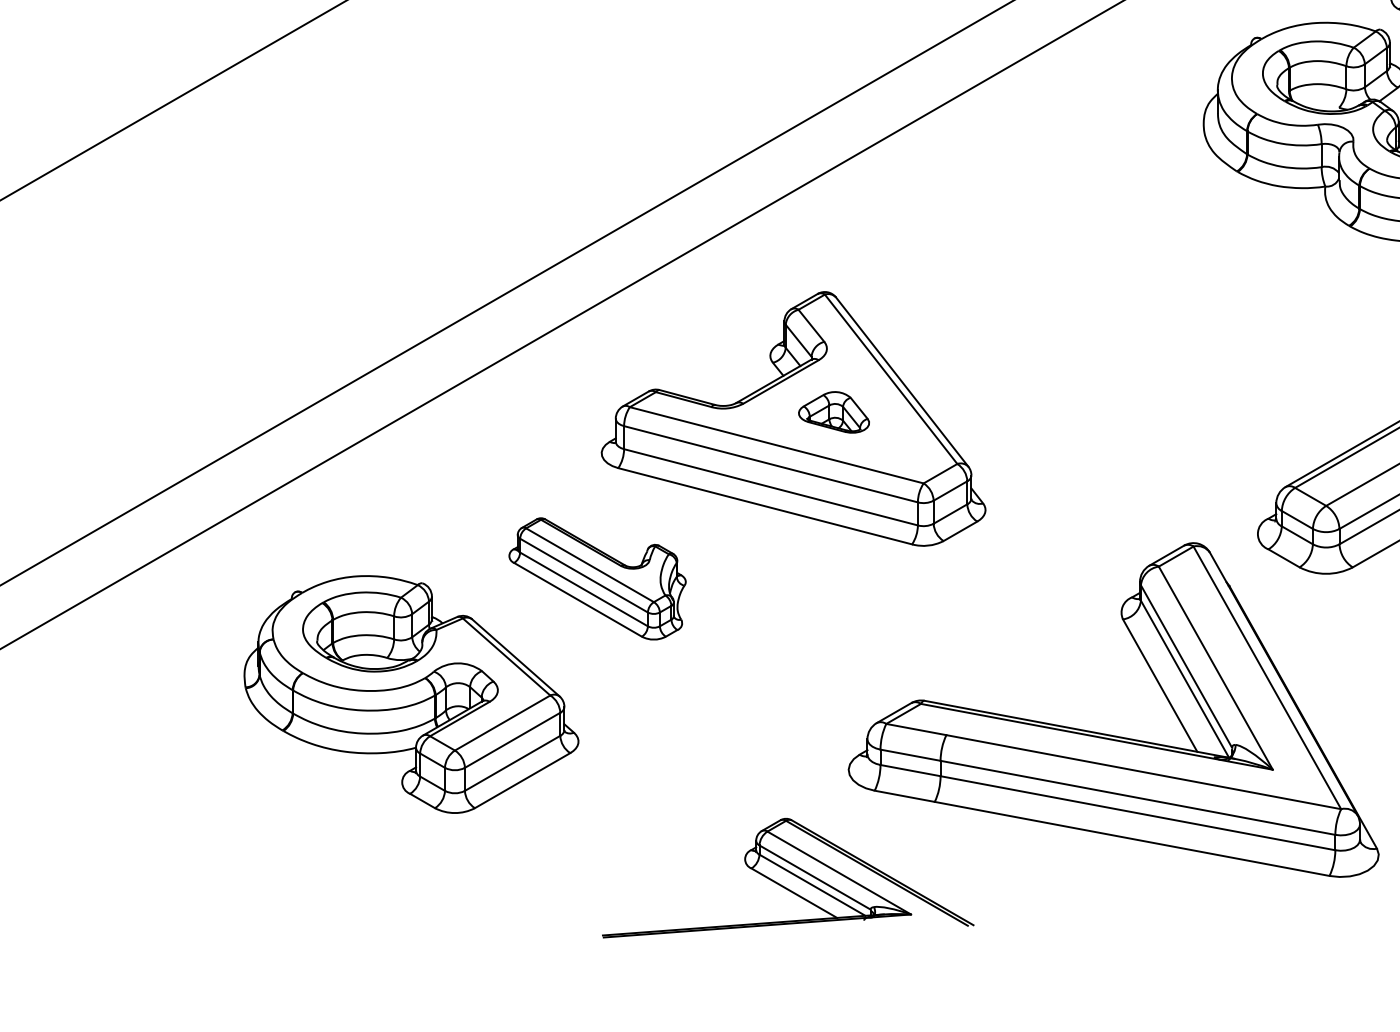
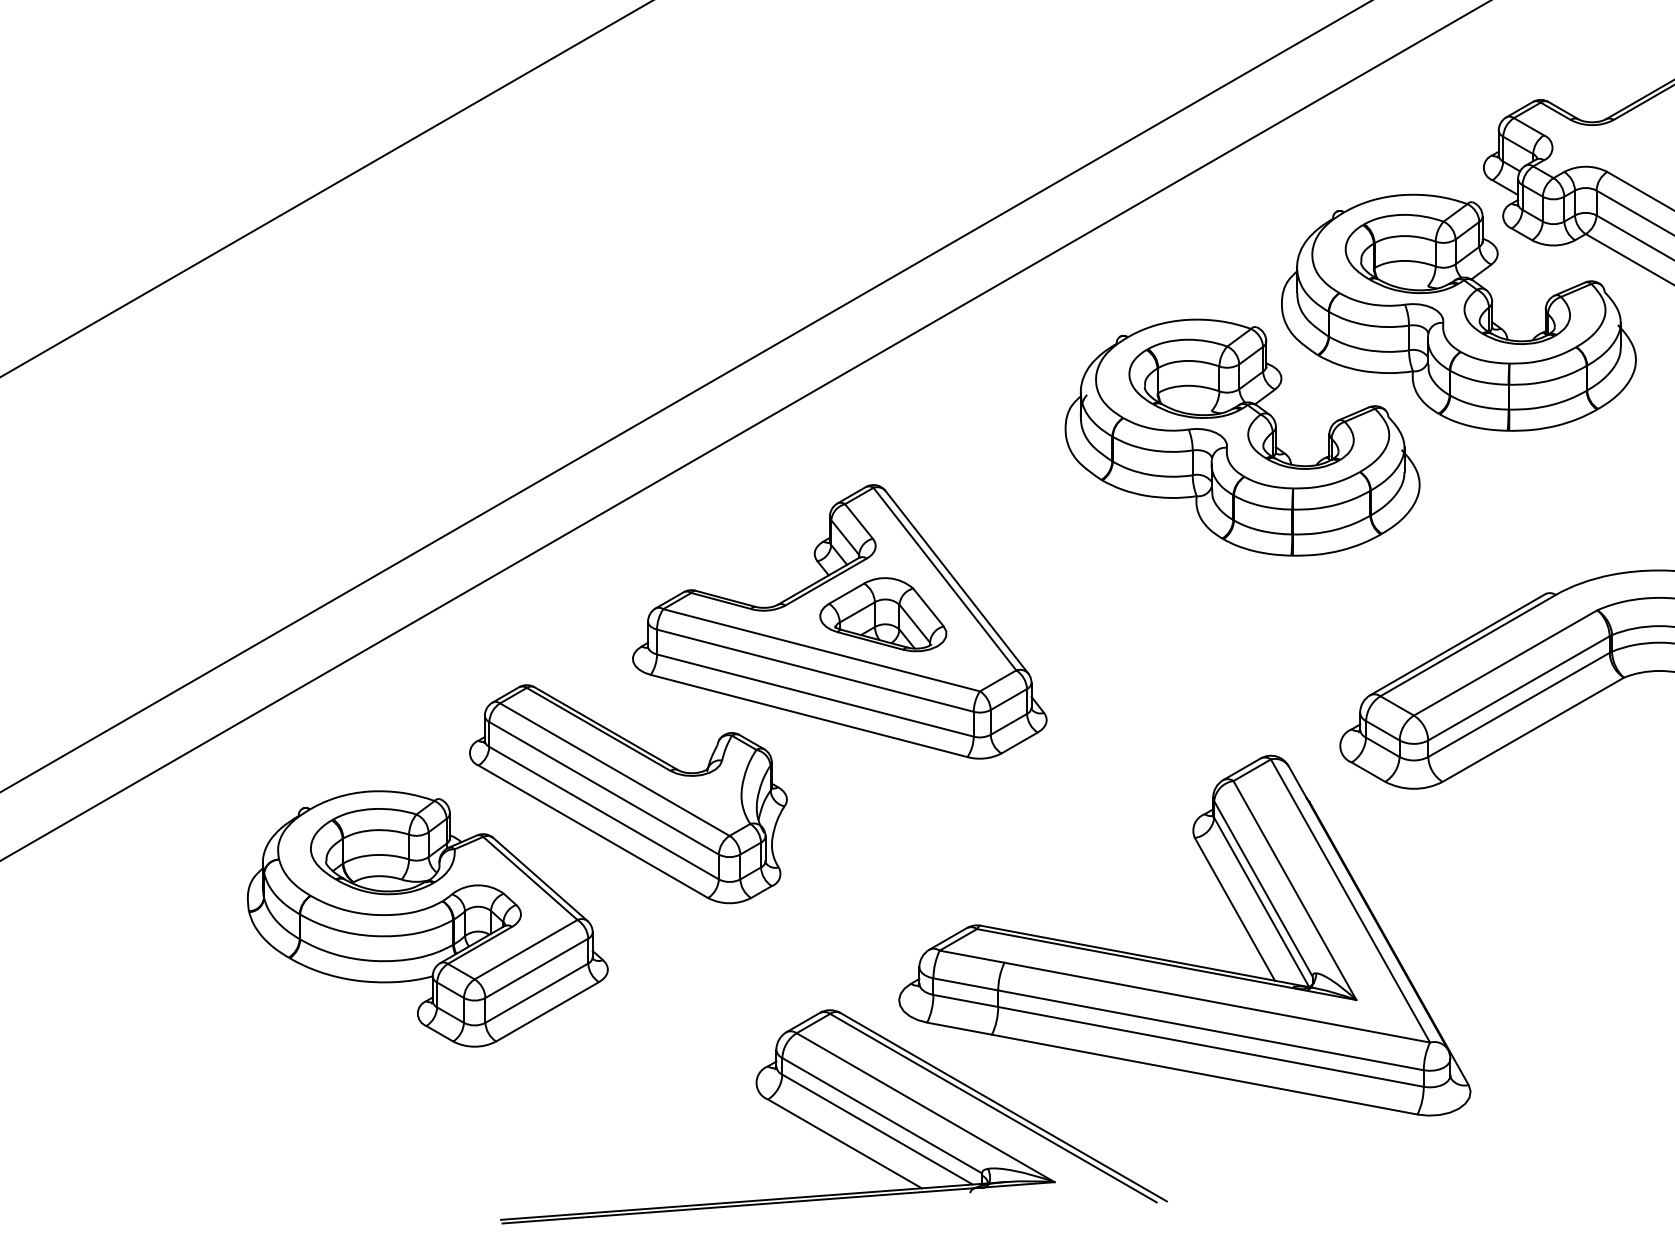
part: (1167, 247) -> (1242, 437), added
part: (834, 412) -> (883, 614), size x1.67
part: (597, 579) -> (628, 794), size x1.67
part: (787, 877) -> (833, 1116), size x1.67

